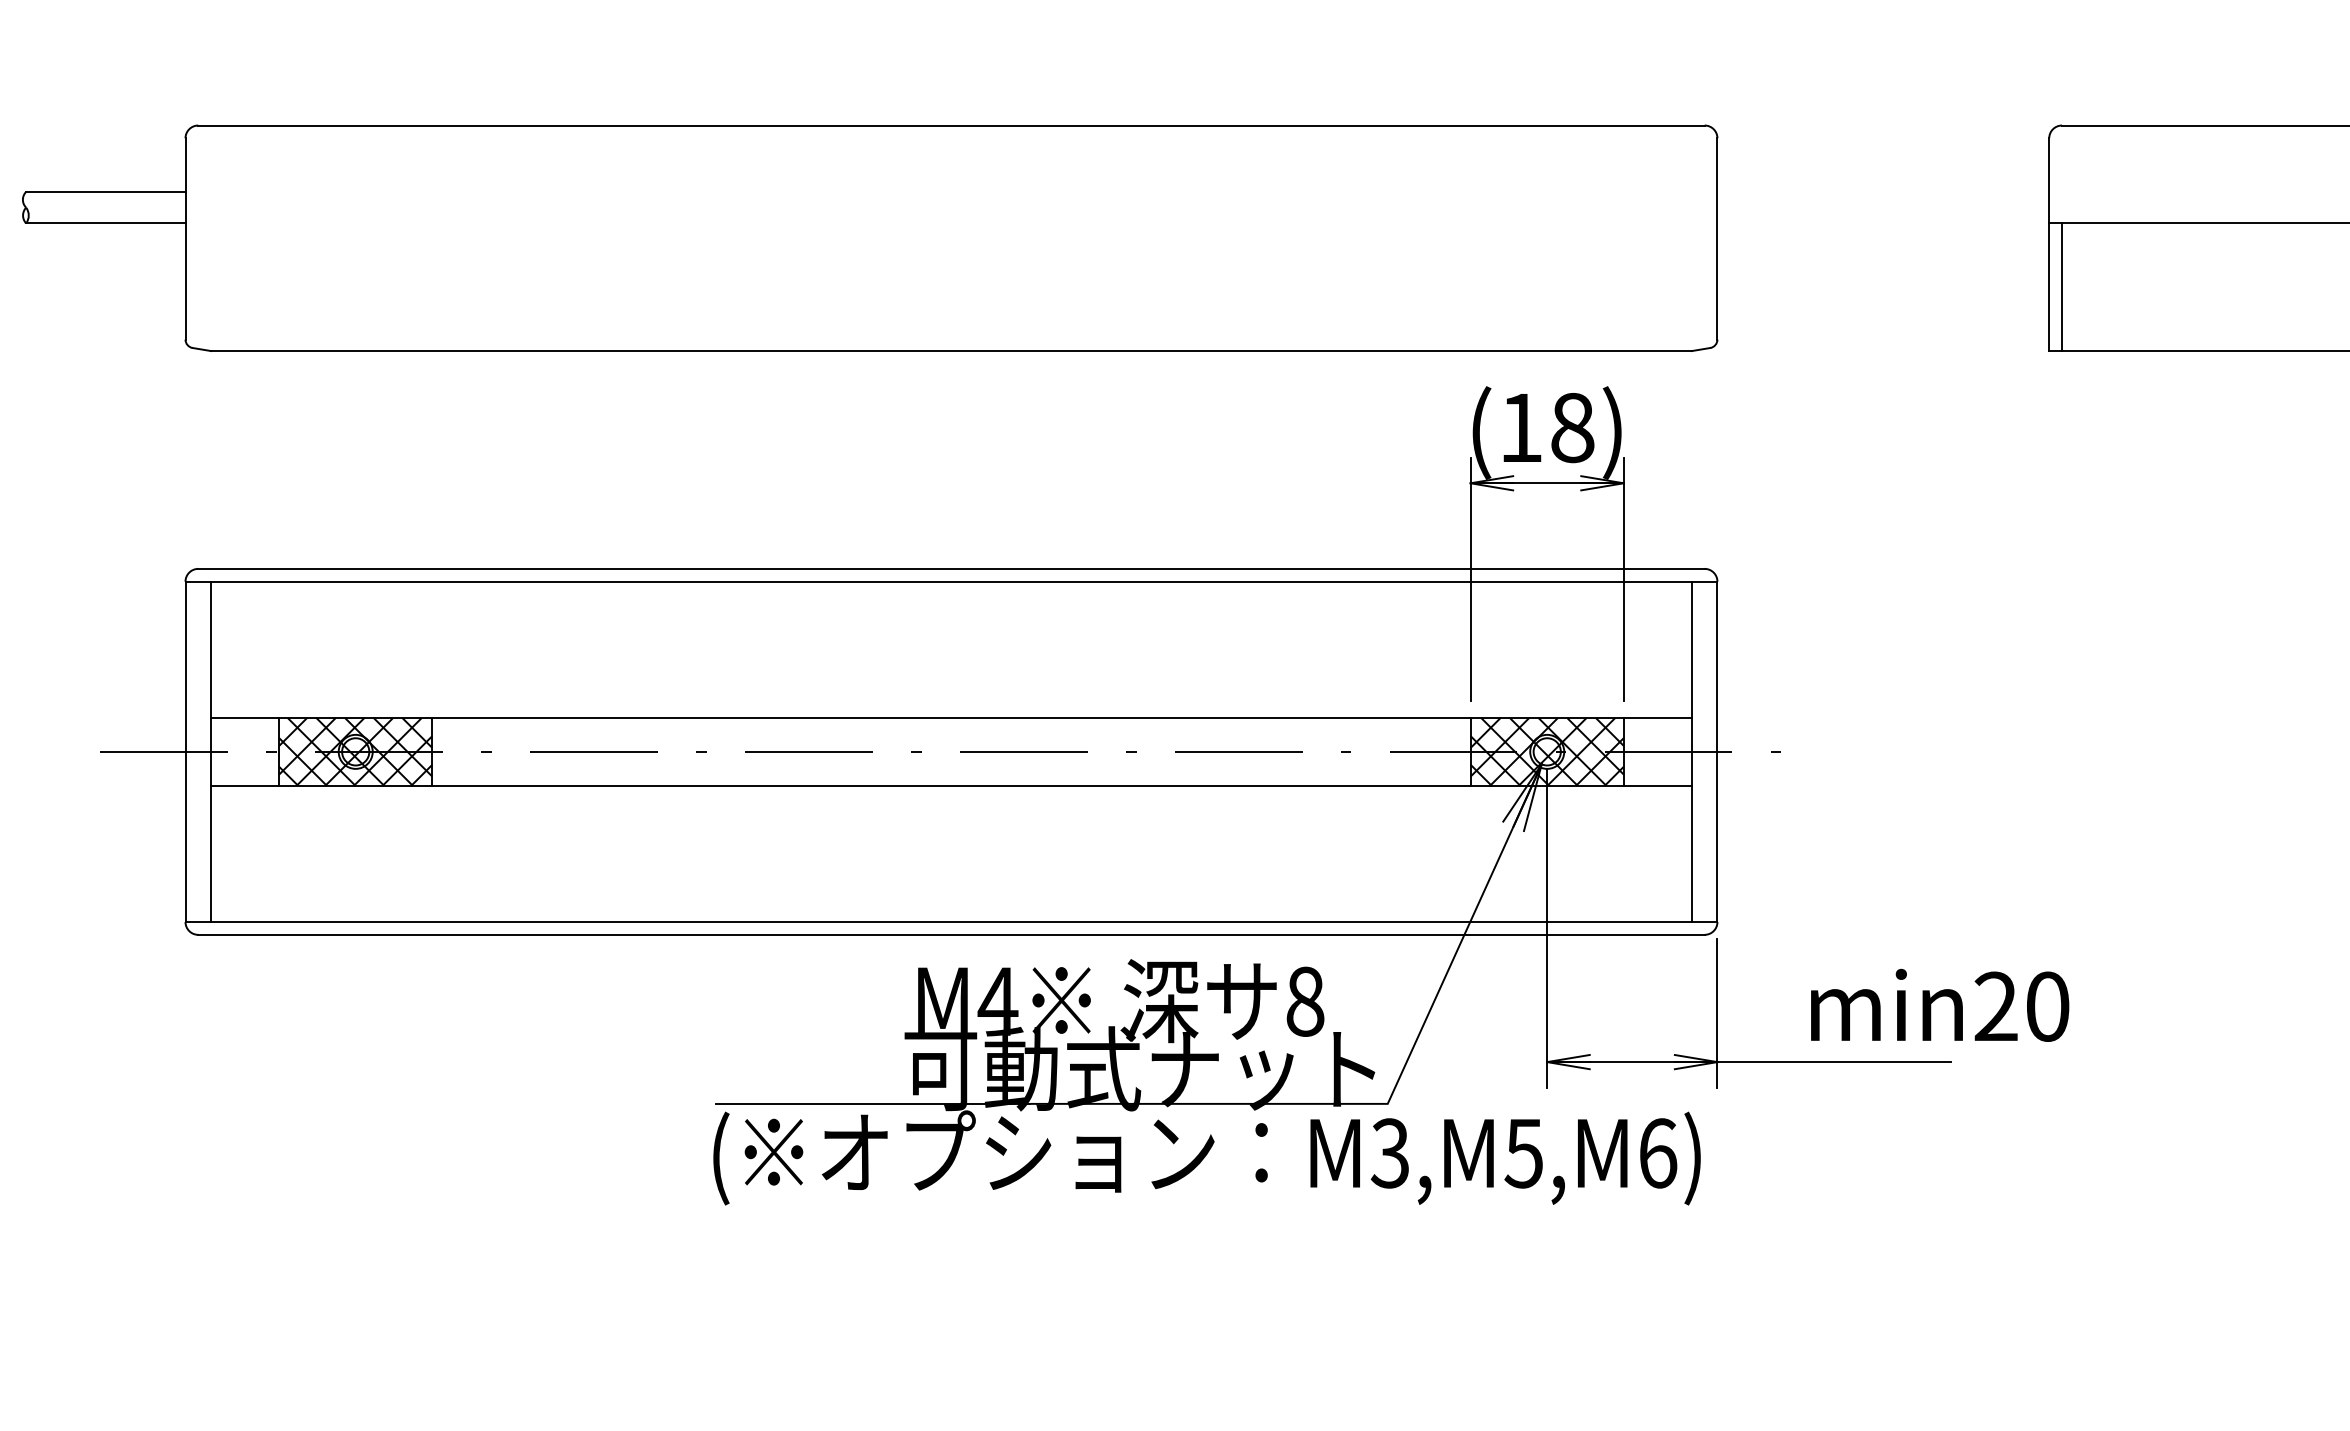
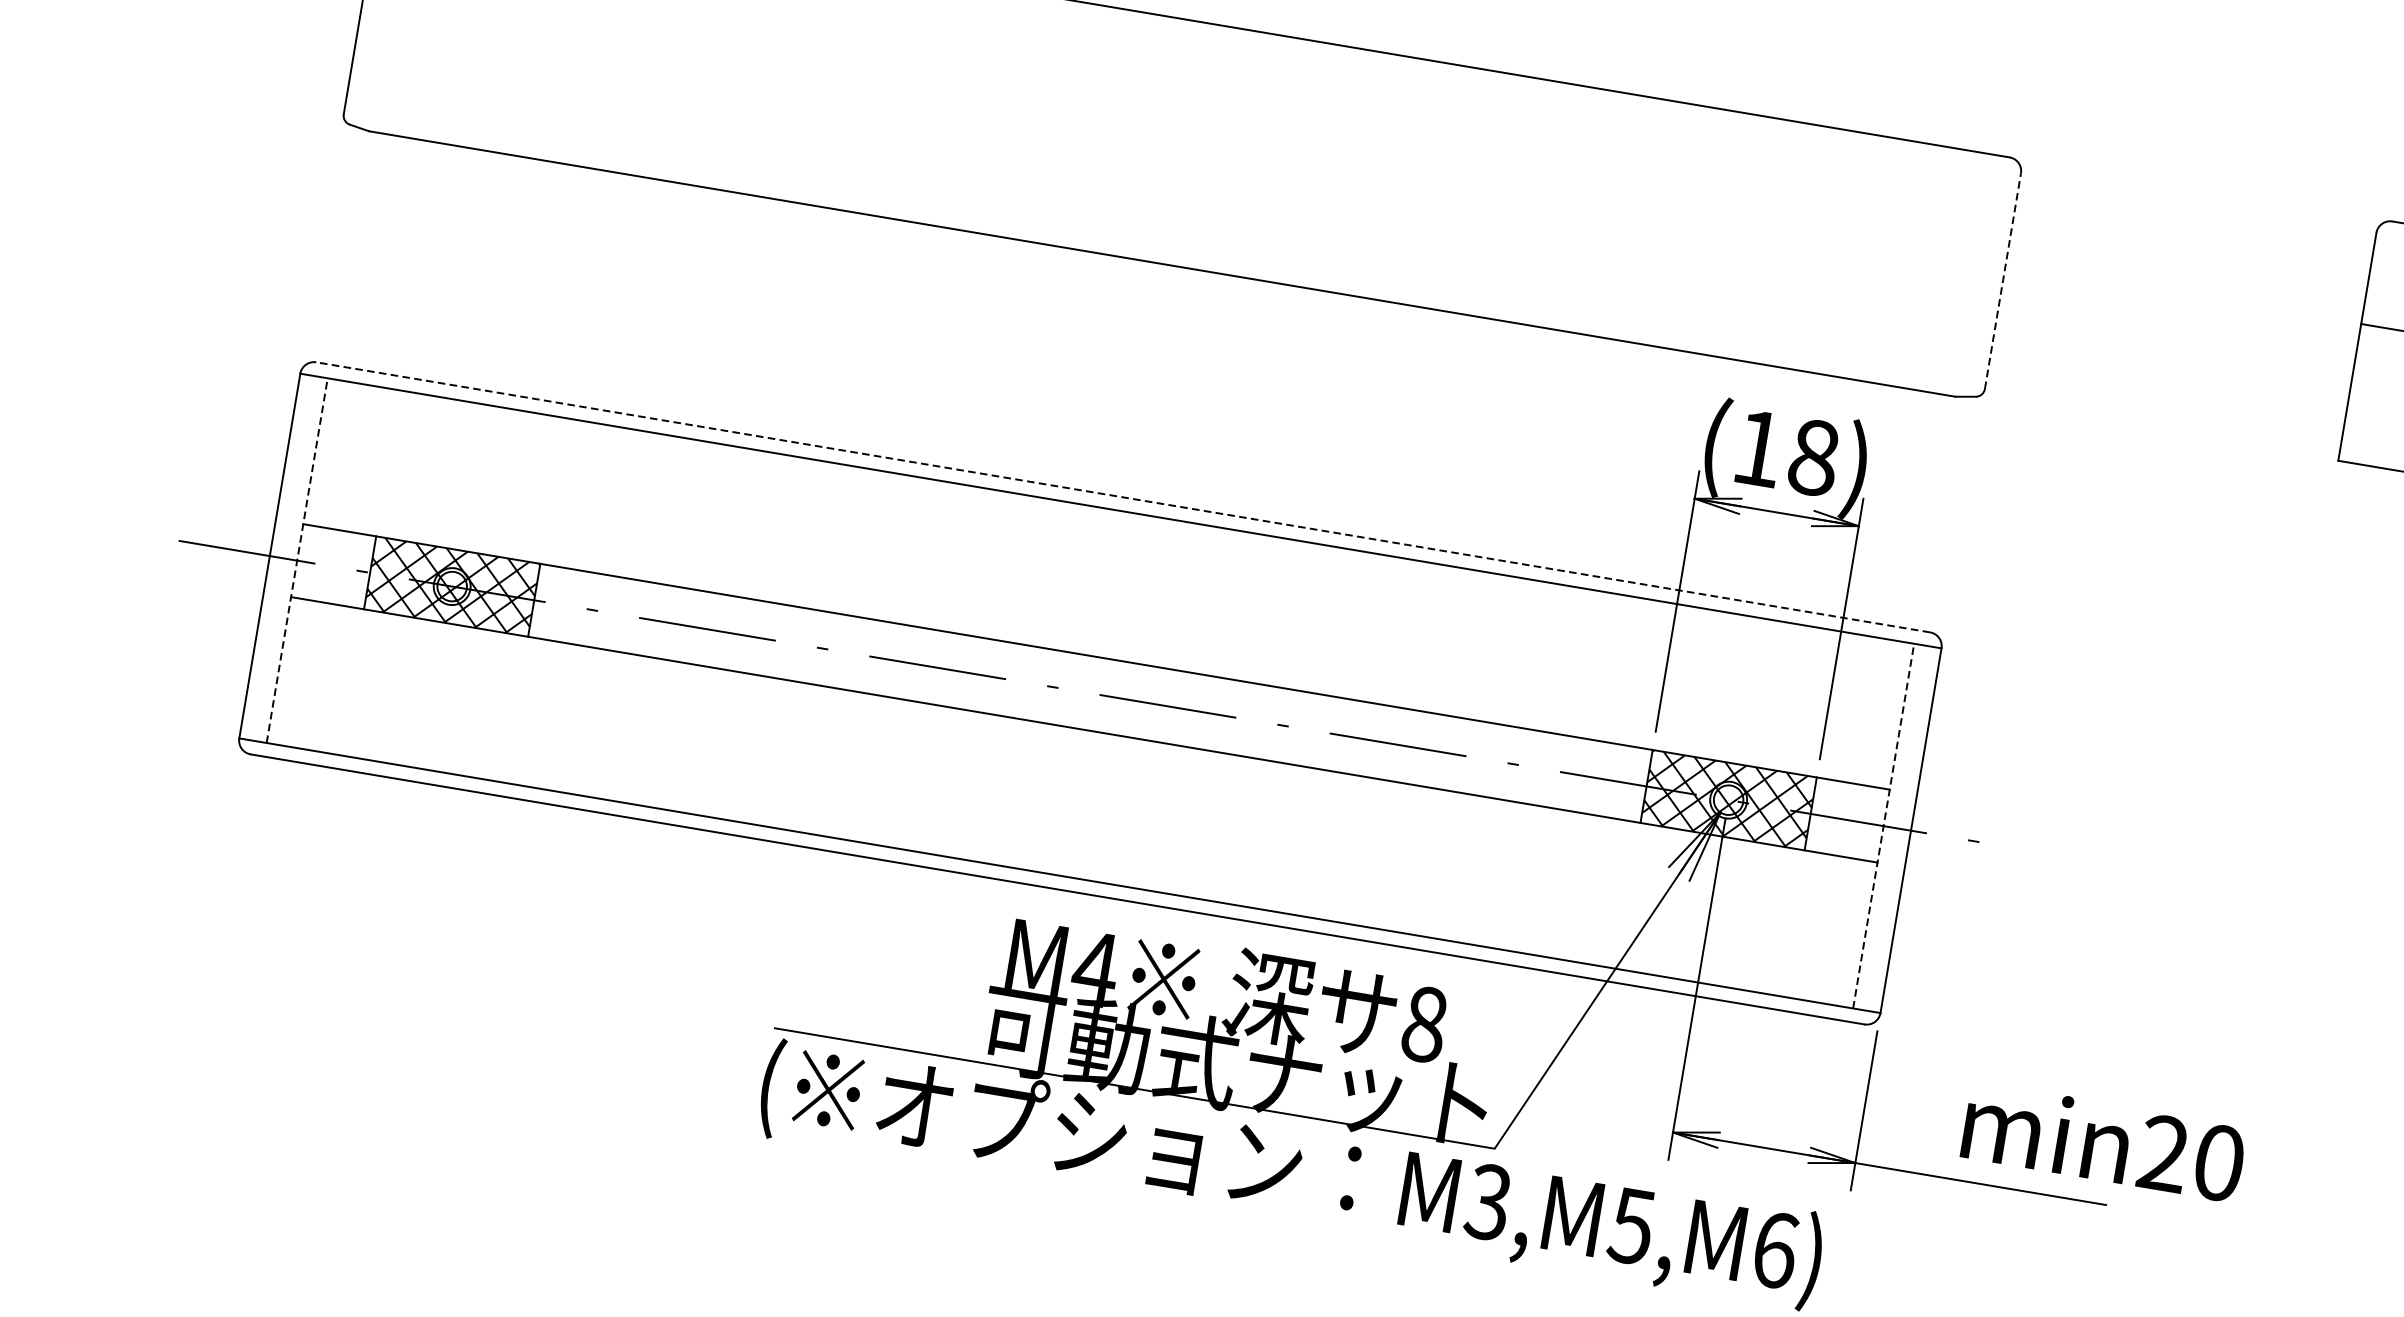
line: (1717, 238) -> (2003, 280), solid -> dashed
line: (2062, 287) -> (2363, 395), removed
line: (950, 568) -> (1122, 496), solid -> dashed
line: (211, 751) -> (297, 560), solid -> dashed
line: (1691, 751) -> (1883, 825), solid -> dashed

